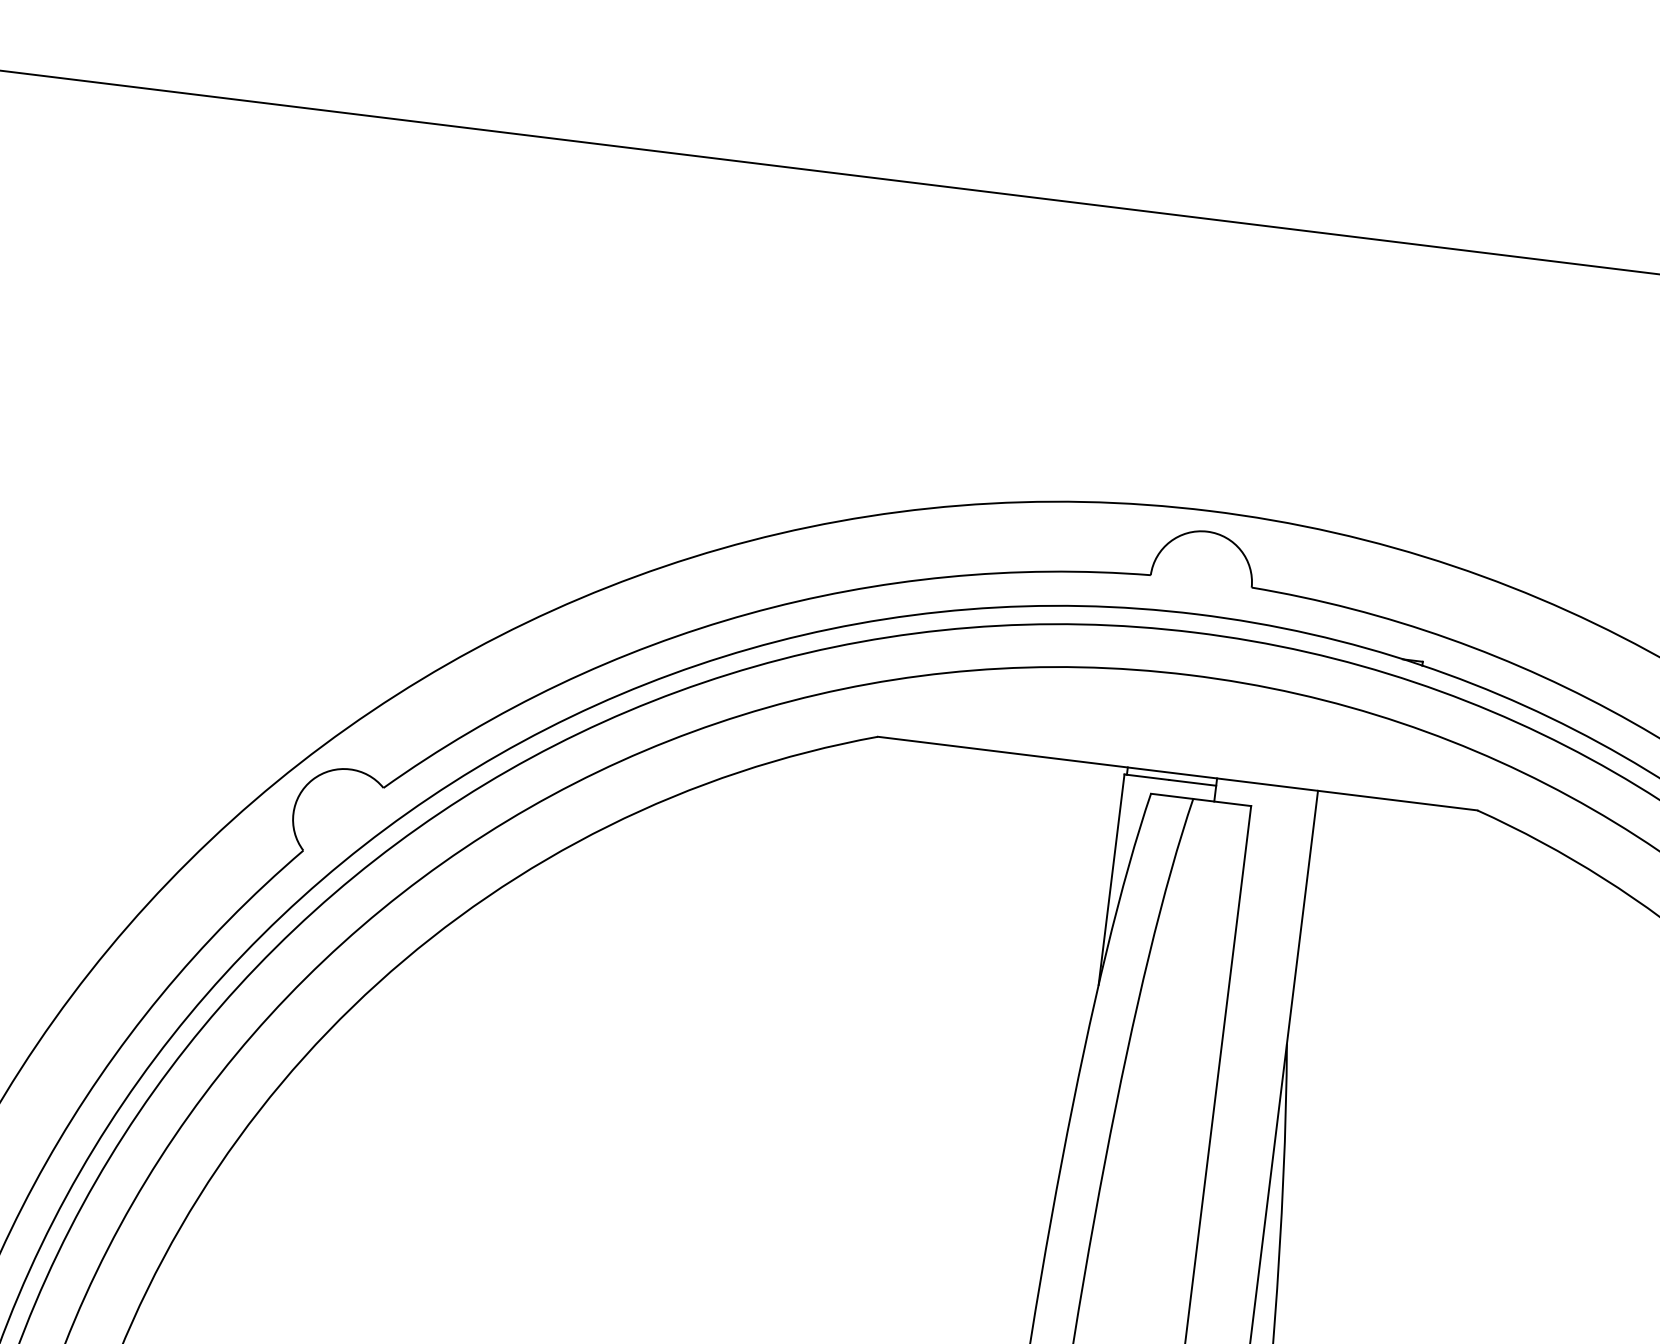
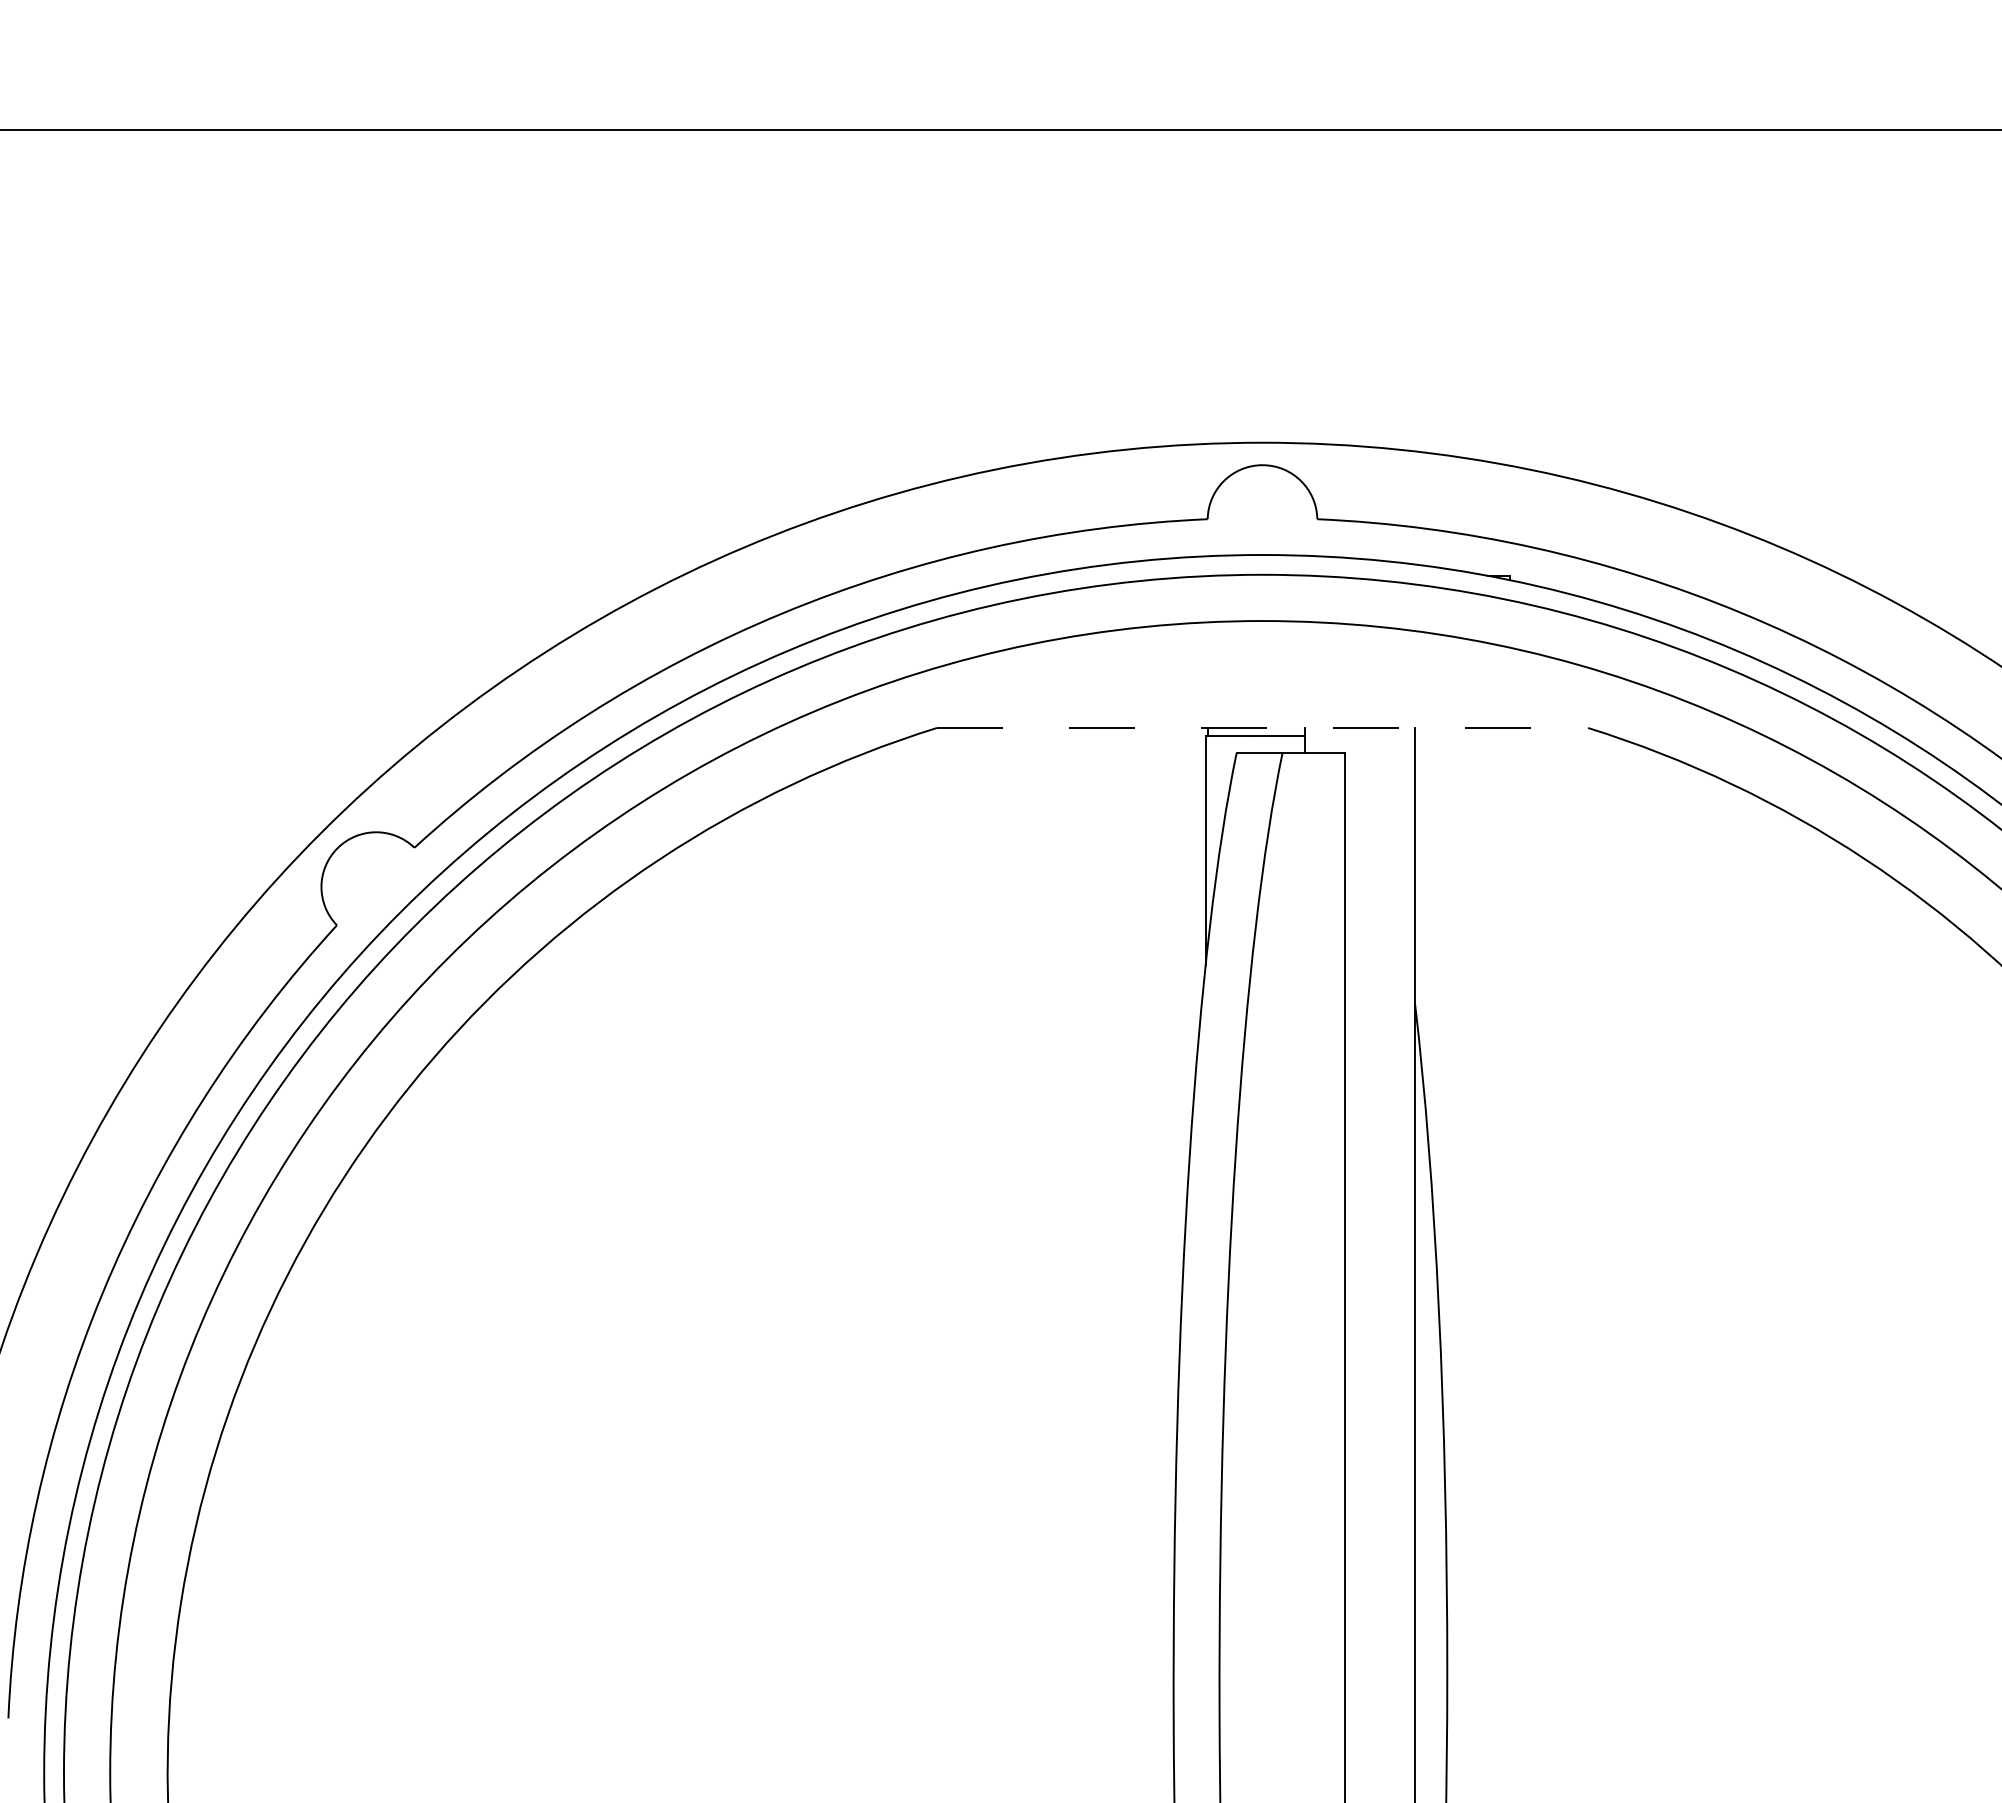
line: (1177, 774) -> (1262, 728), solid -> dashed

